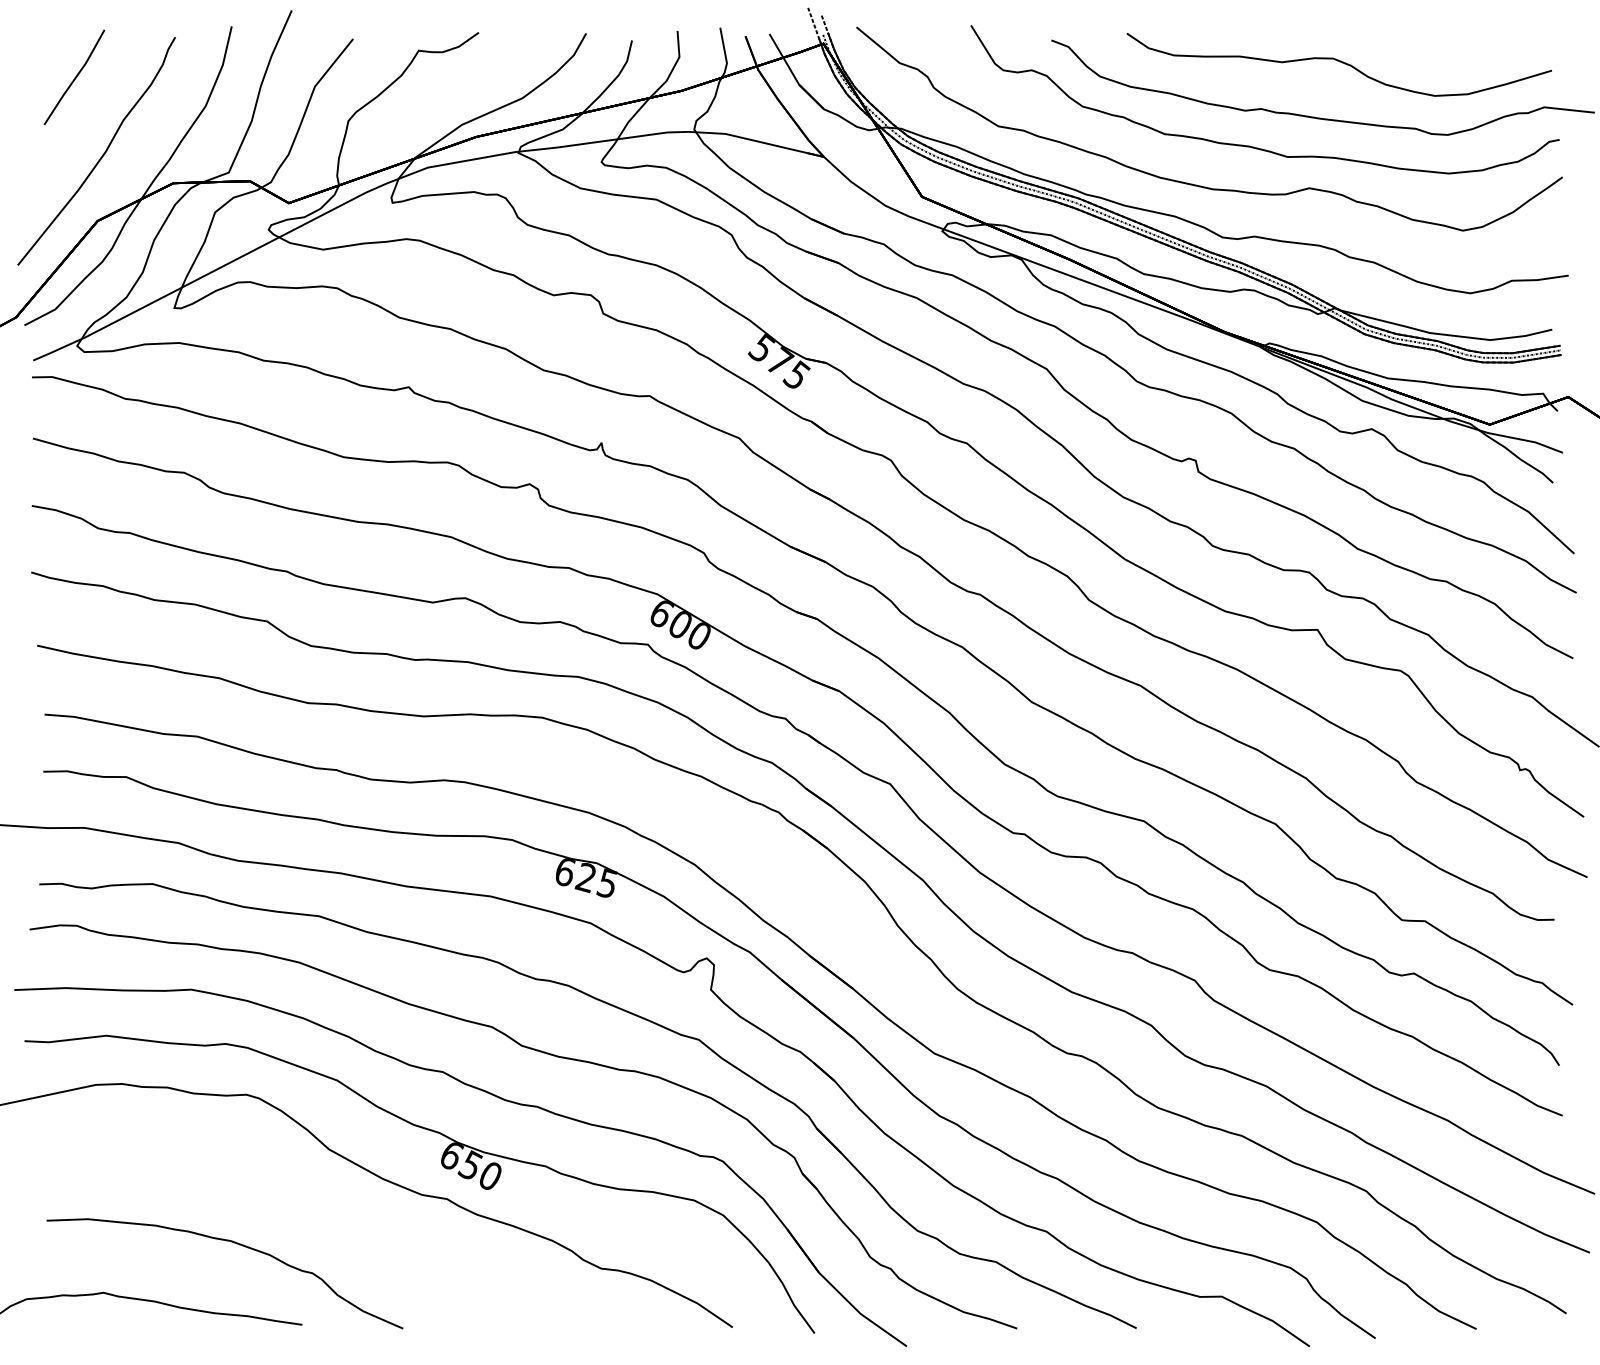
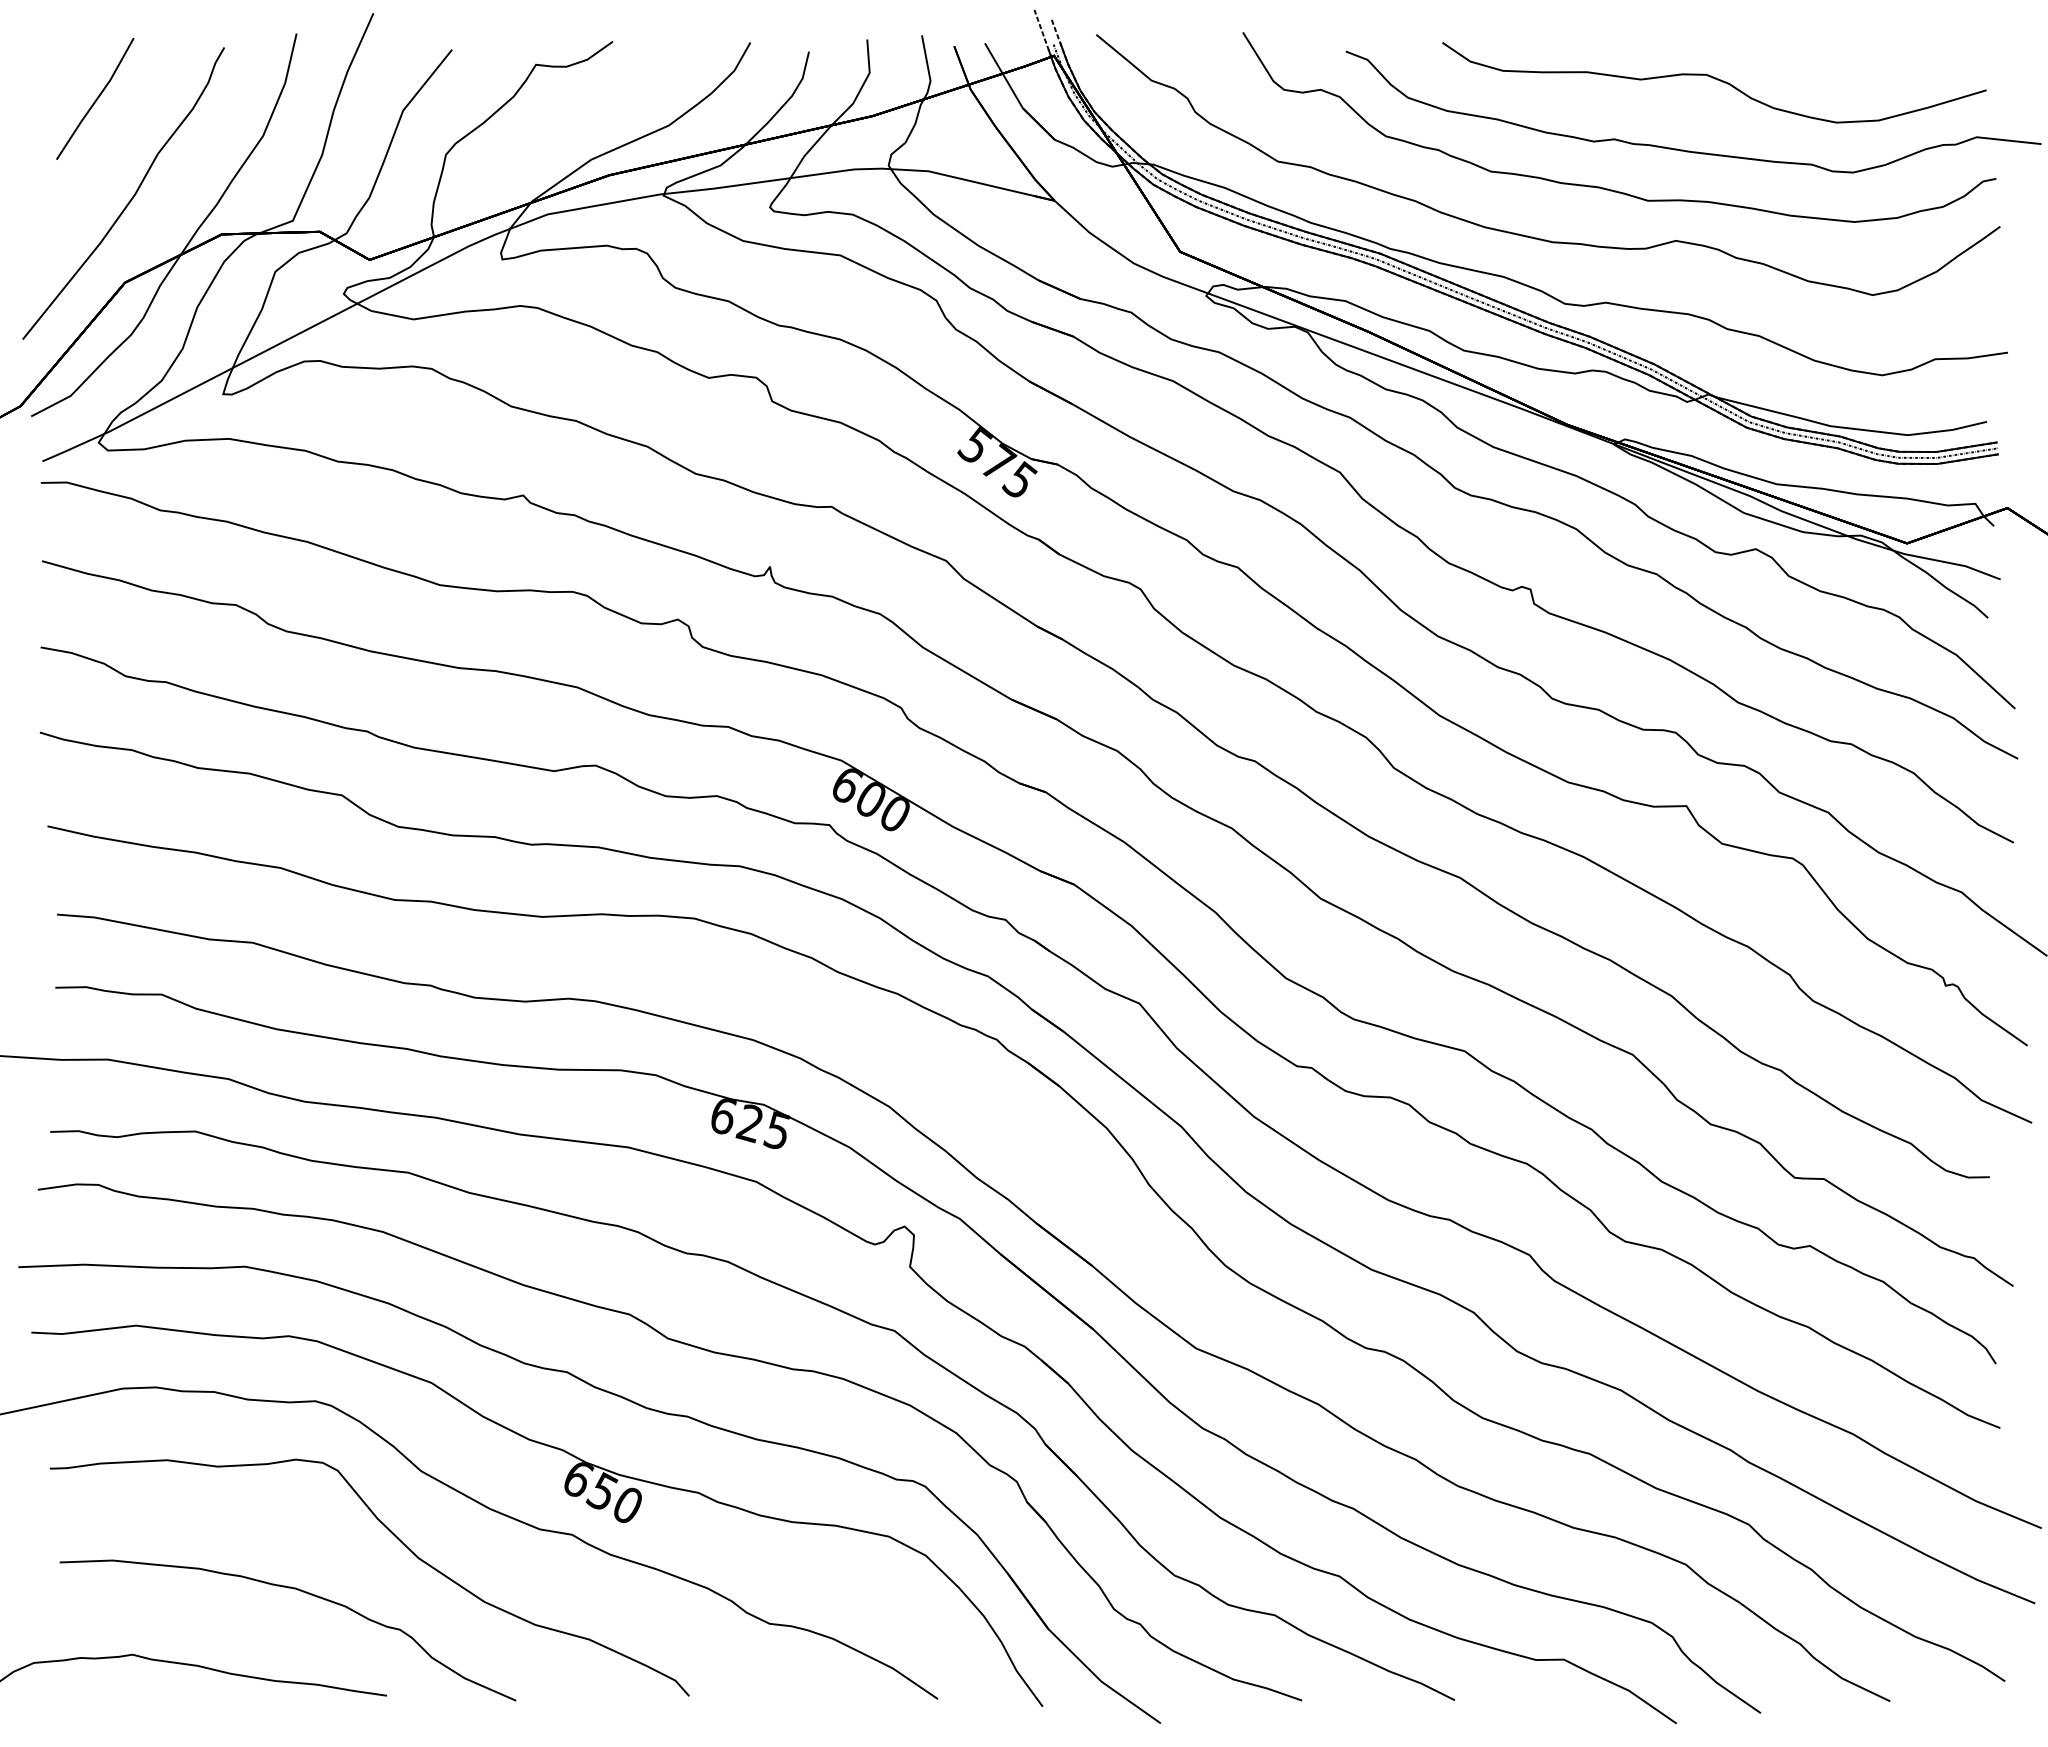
part: (314, 1206) -> (402, 1544), added

